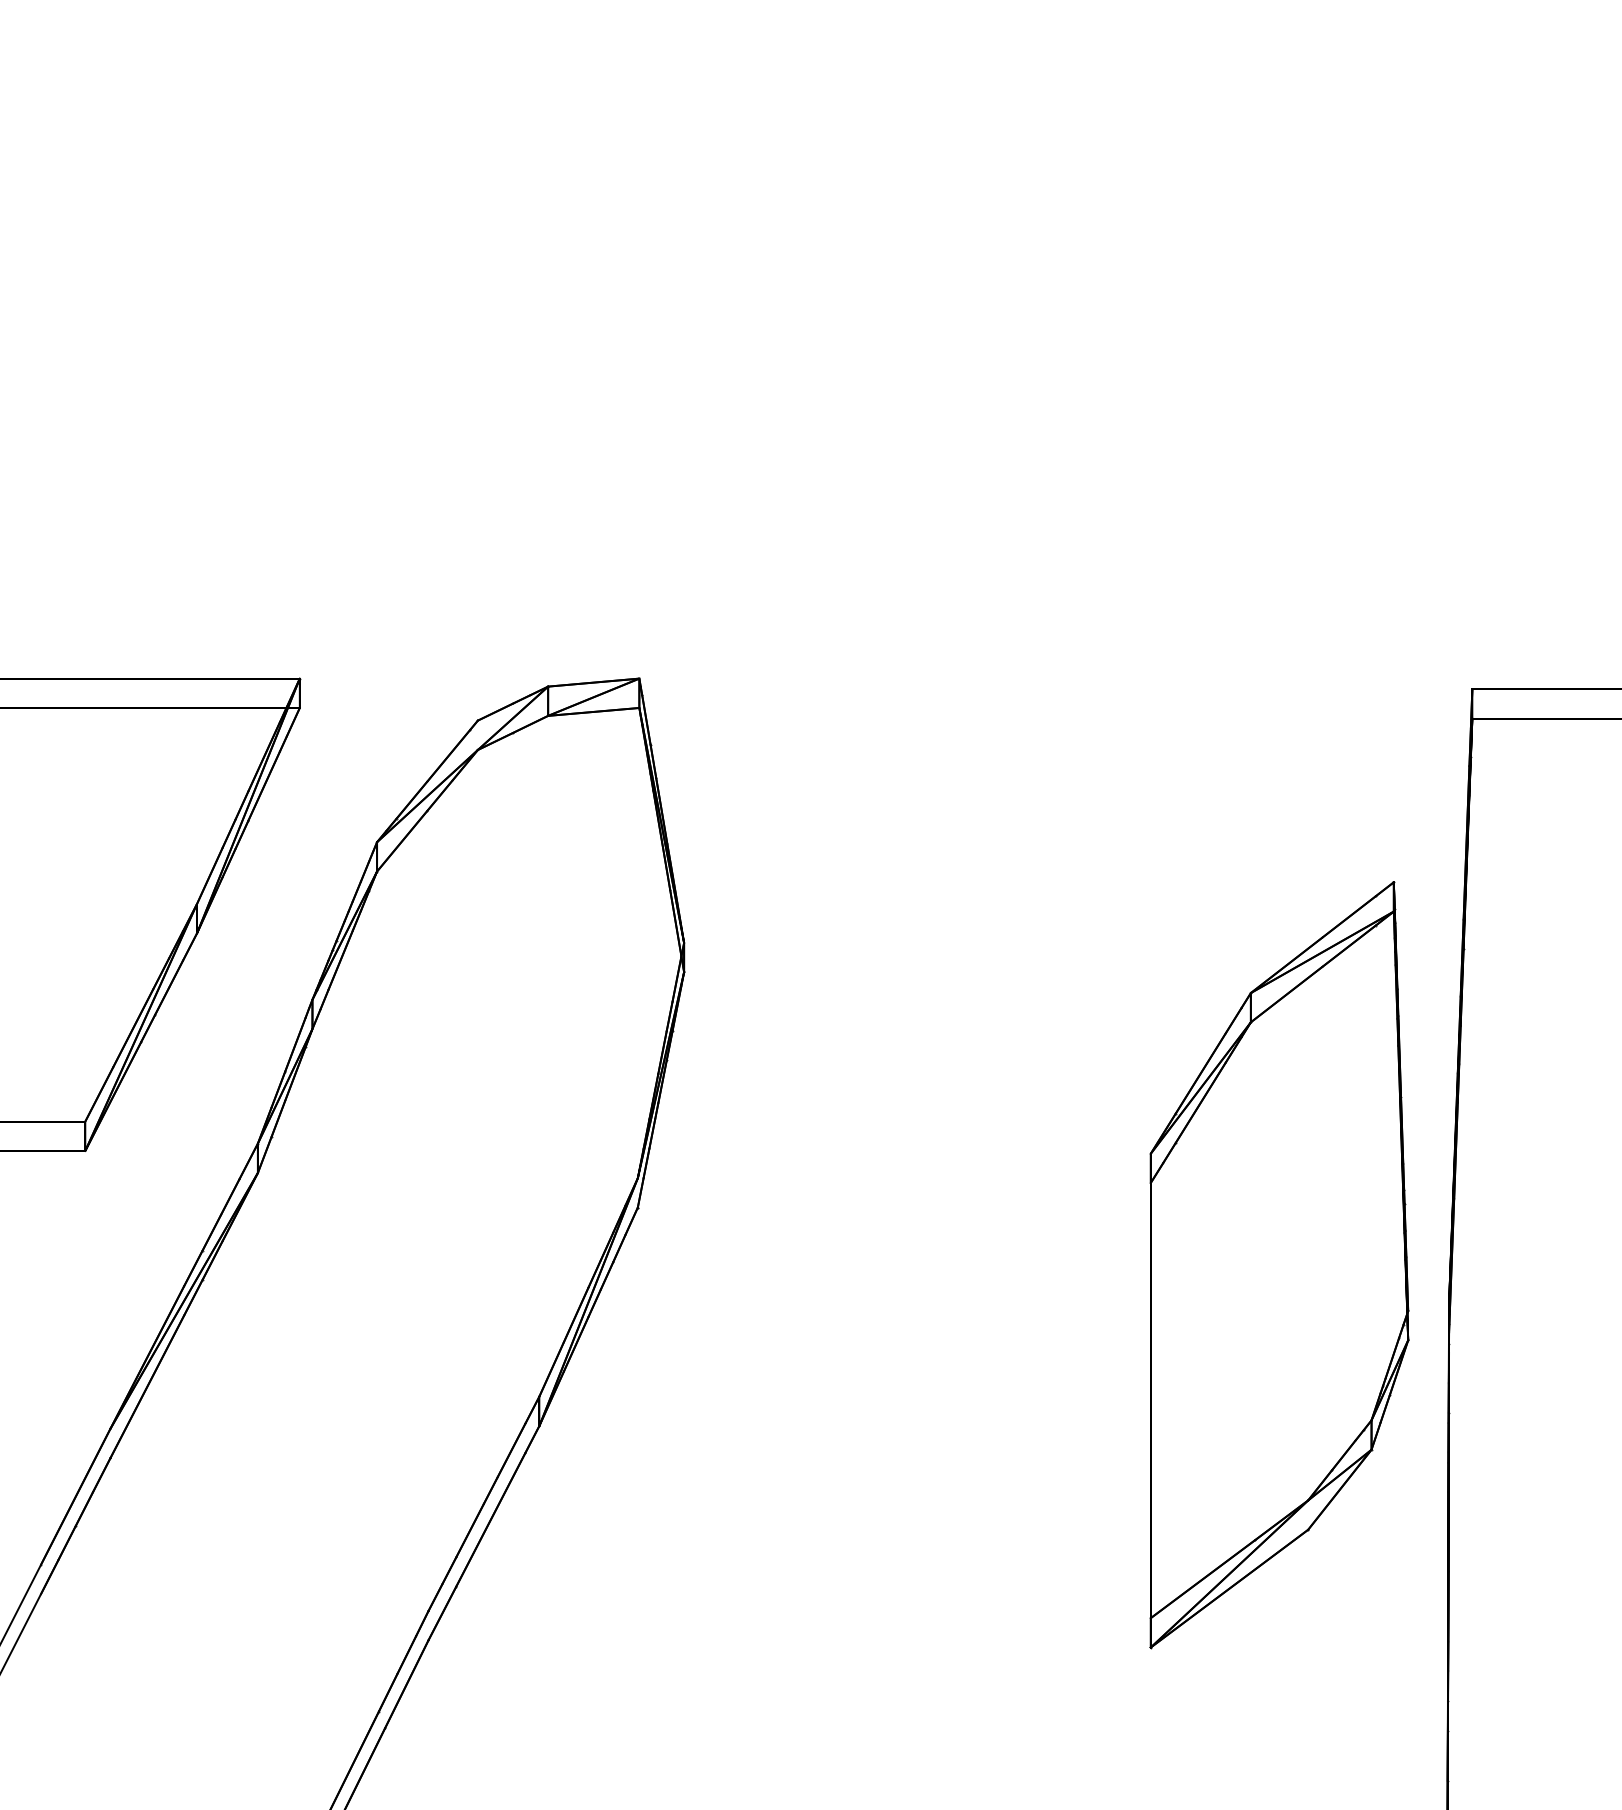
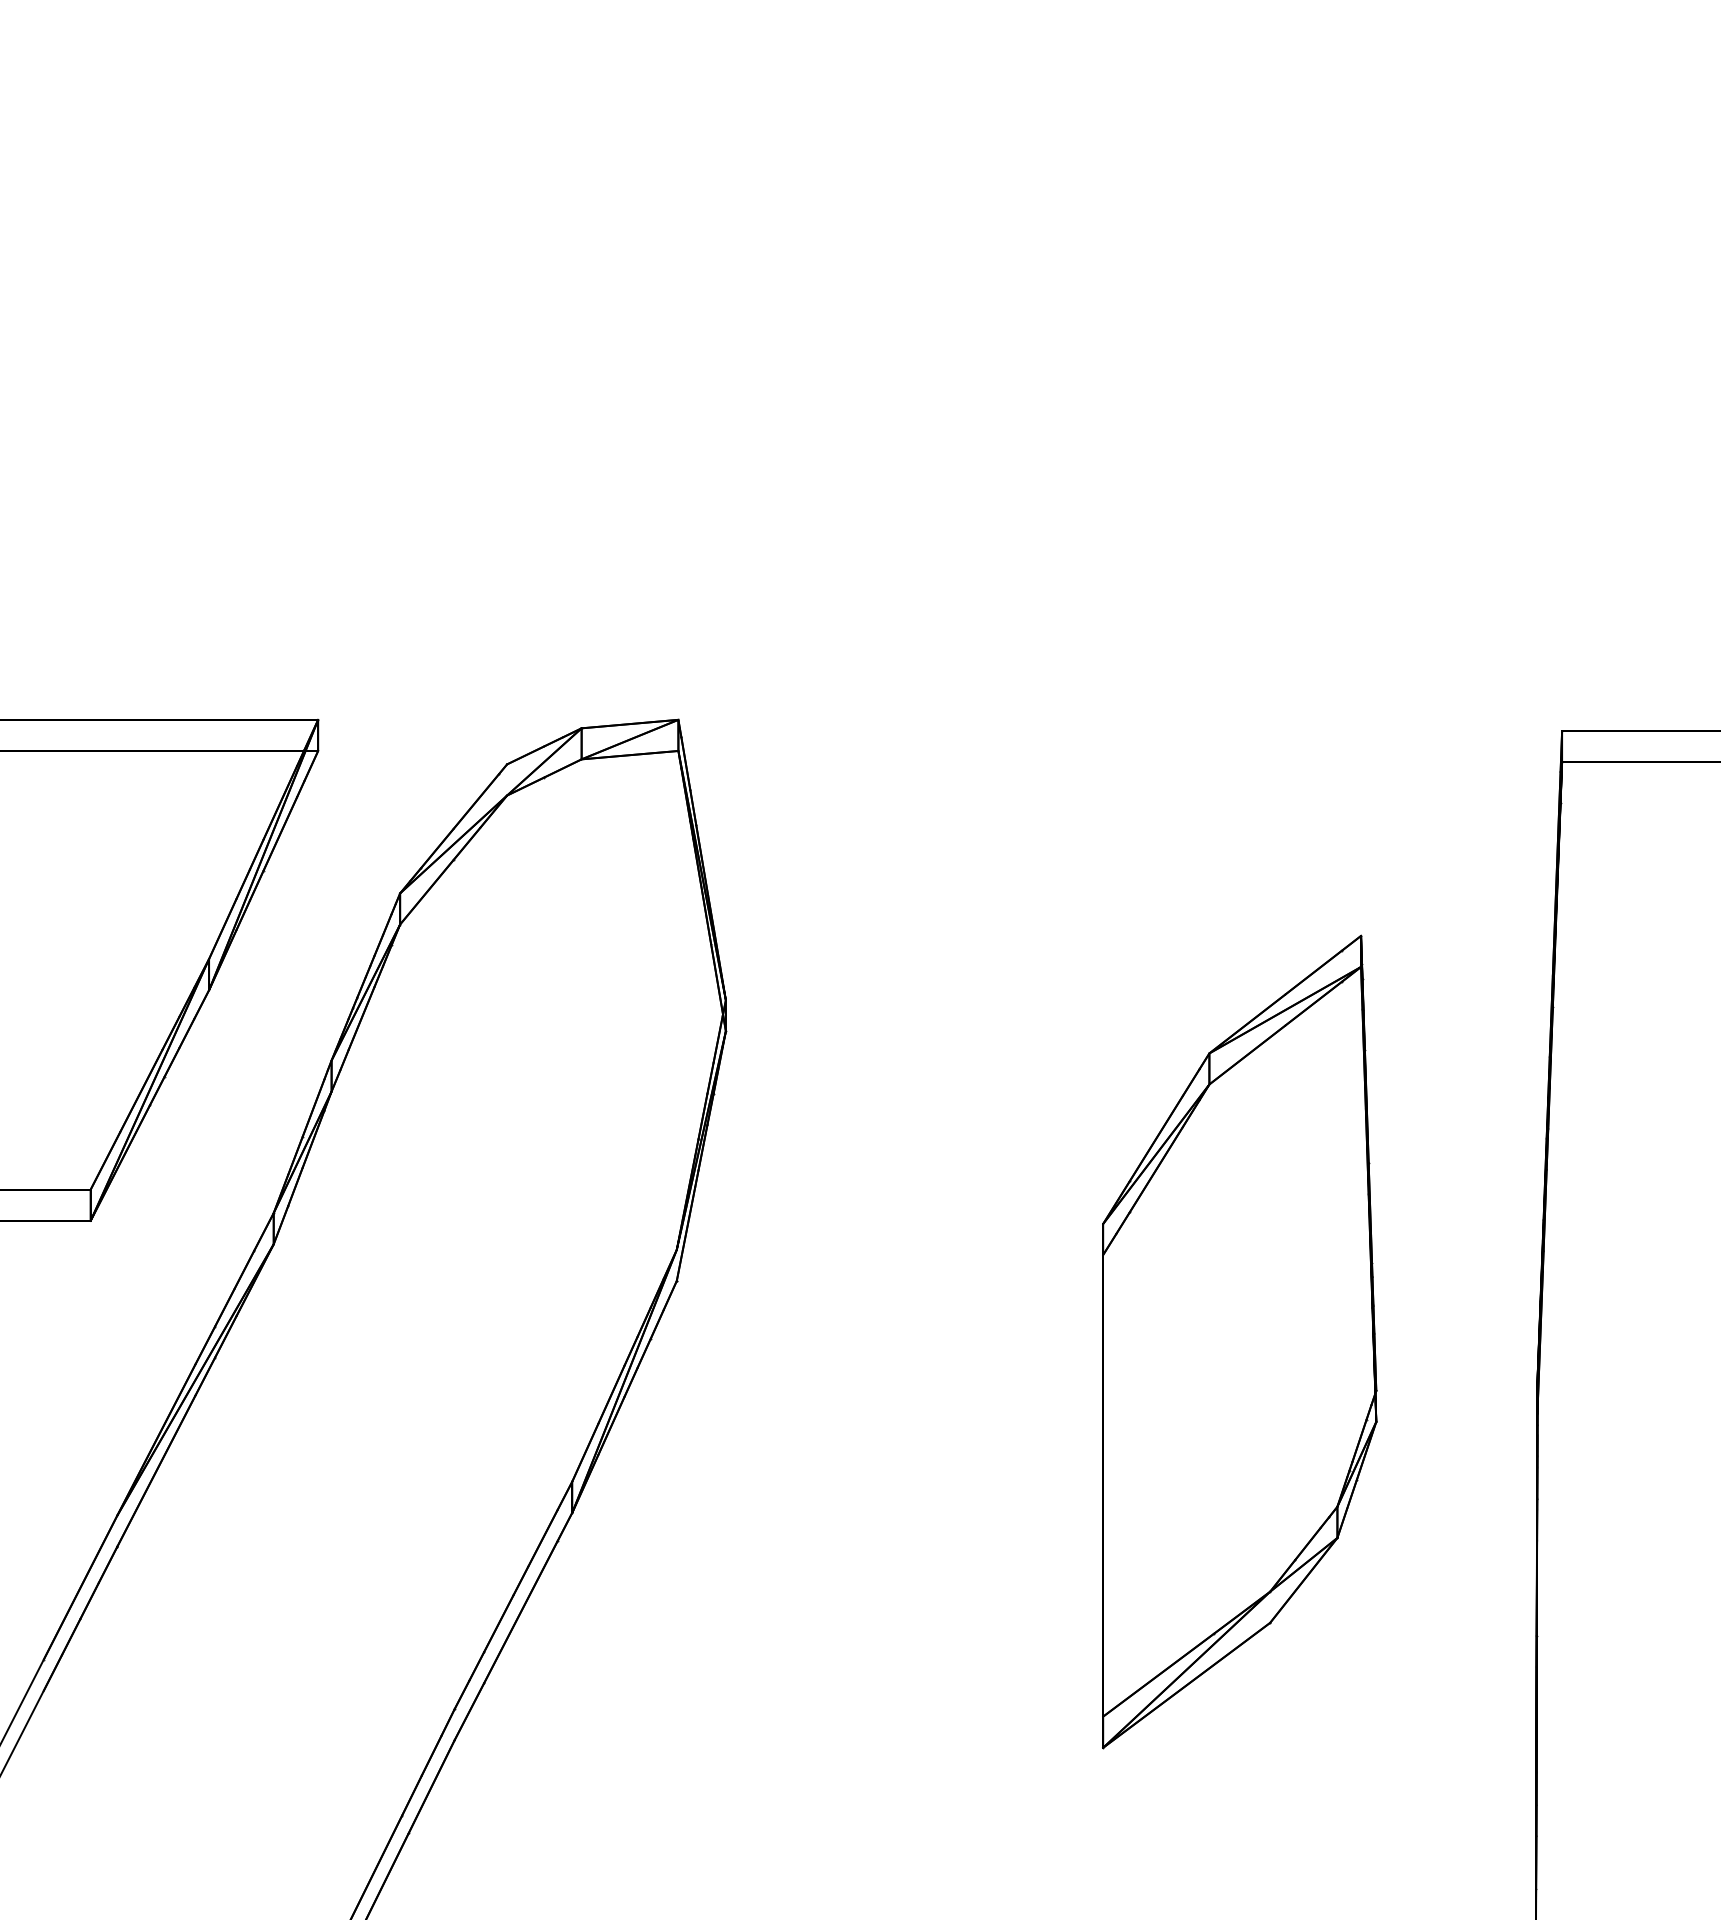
part: (1279, 1265) -> (1239, 1342), moved

